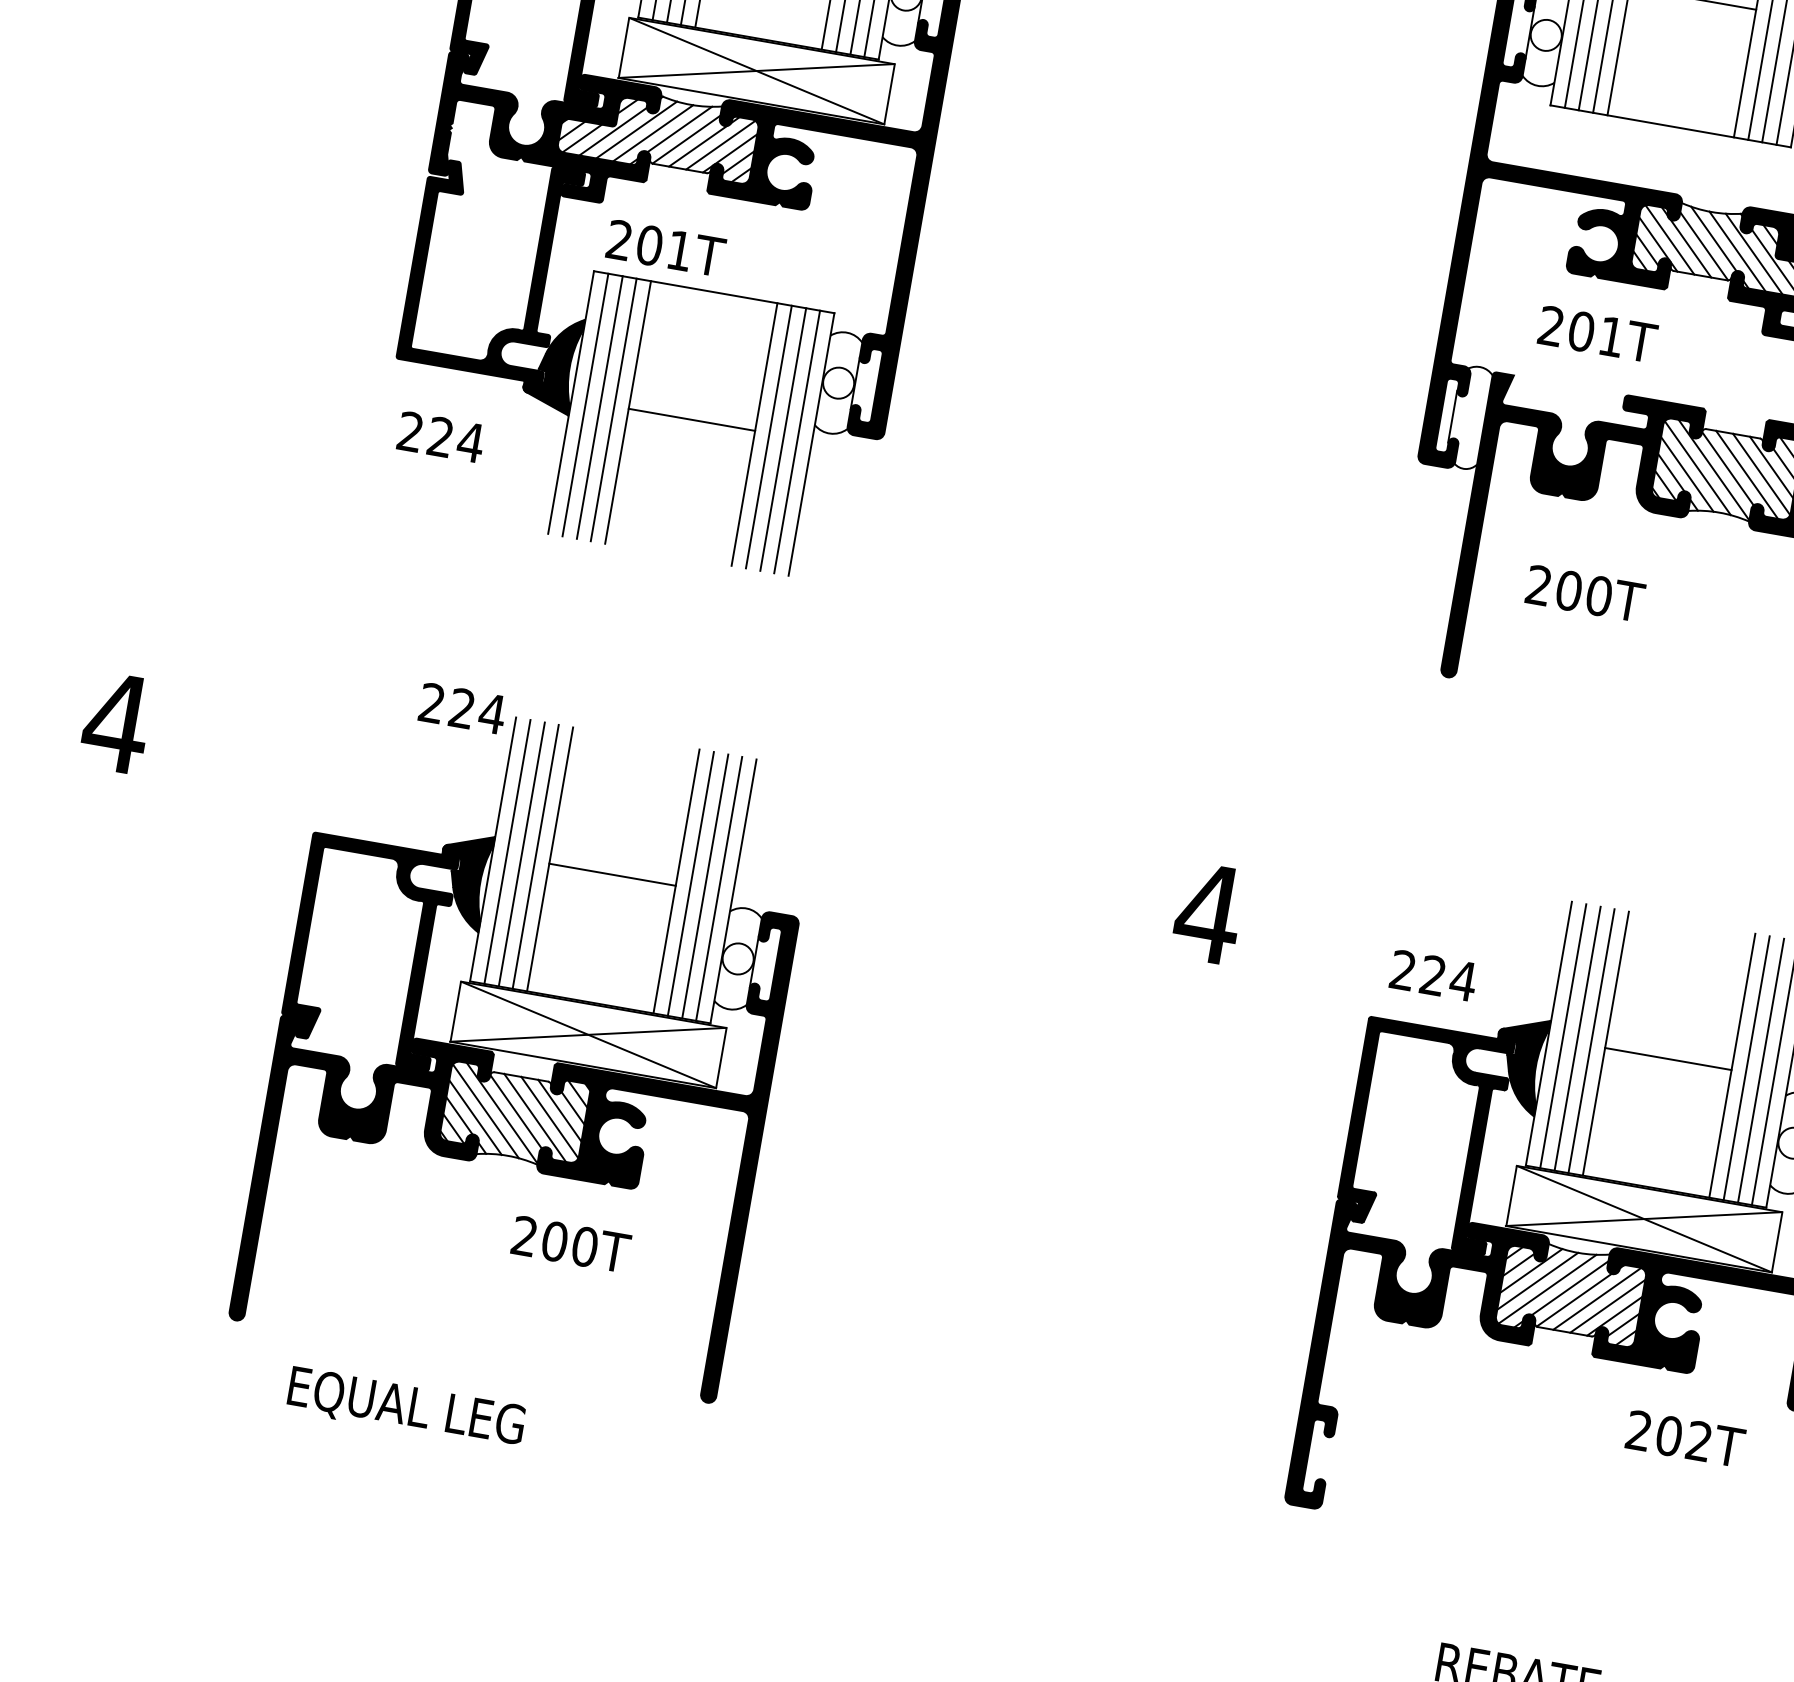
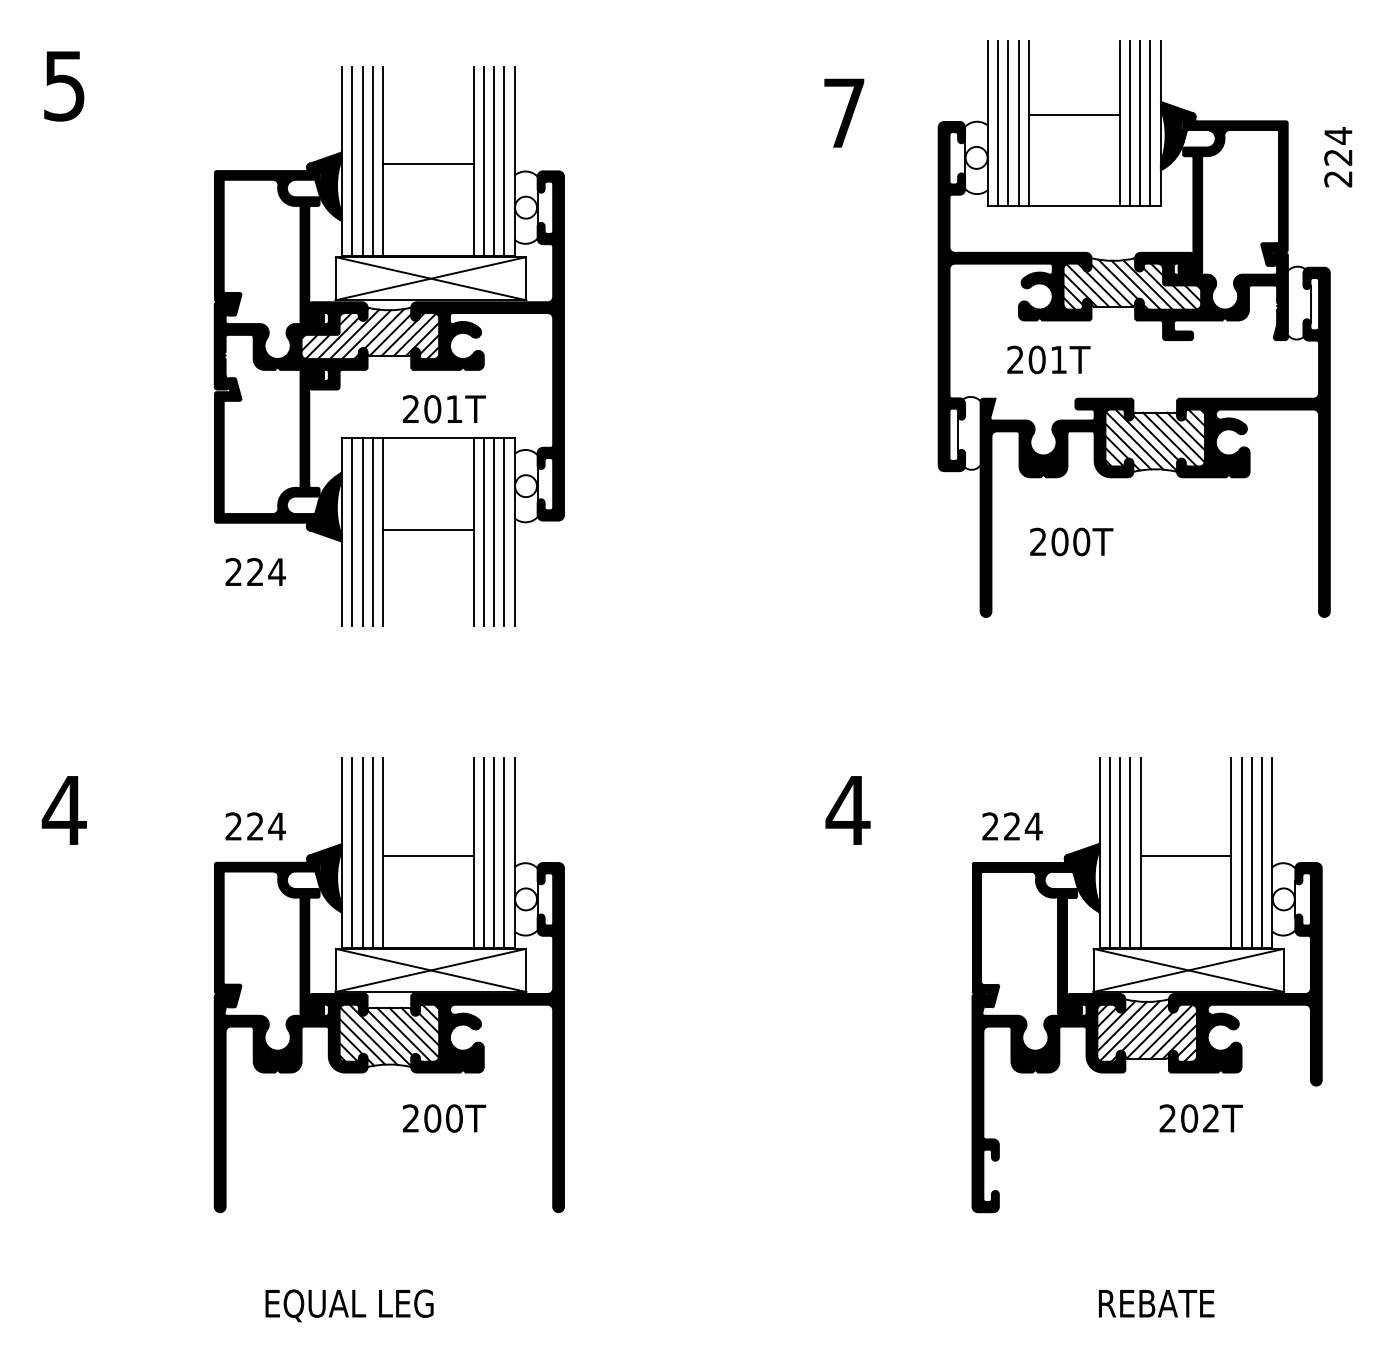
text: (666, 248) -> (444, 409), moved
text: (462, 708) -> (255, 826), moved
text: (406, 1408) -> (349, 1305), moved
text: (1684, 1438) -> (1200, 1118), moved

